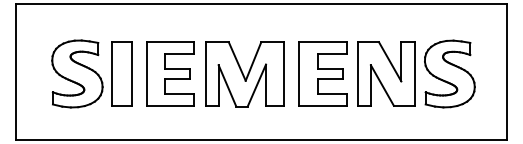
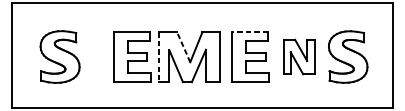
line: (322, 42) -> (249, 32), solid -> dashed
line: (237, 61) -> (183, 47), solid -> dashed
part: (121, 73) -> (94, 56), removed
part: (386, 73) -> (299, 56), size x0.7
line: (205, 74) -> (159, 57), solid -> dashed

